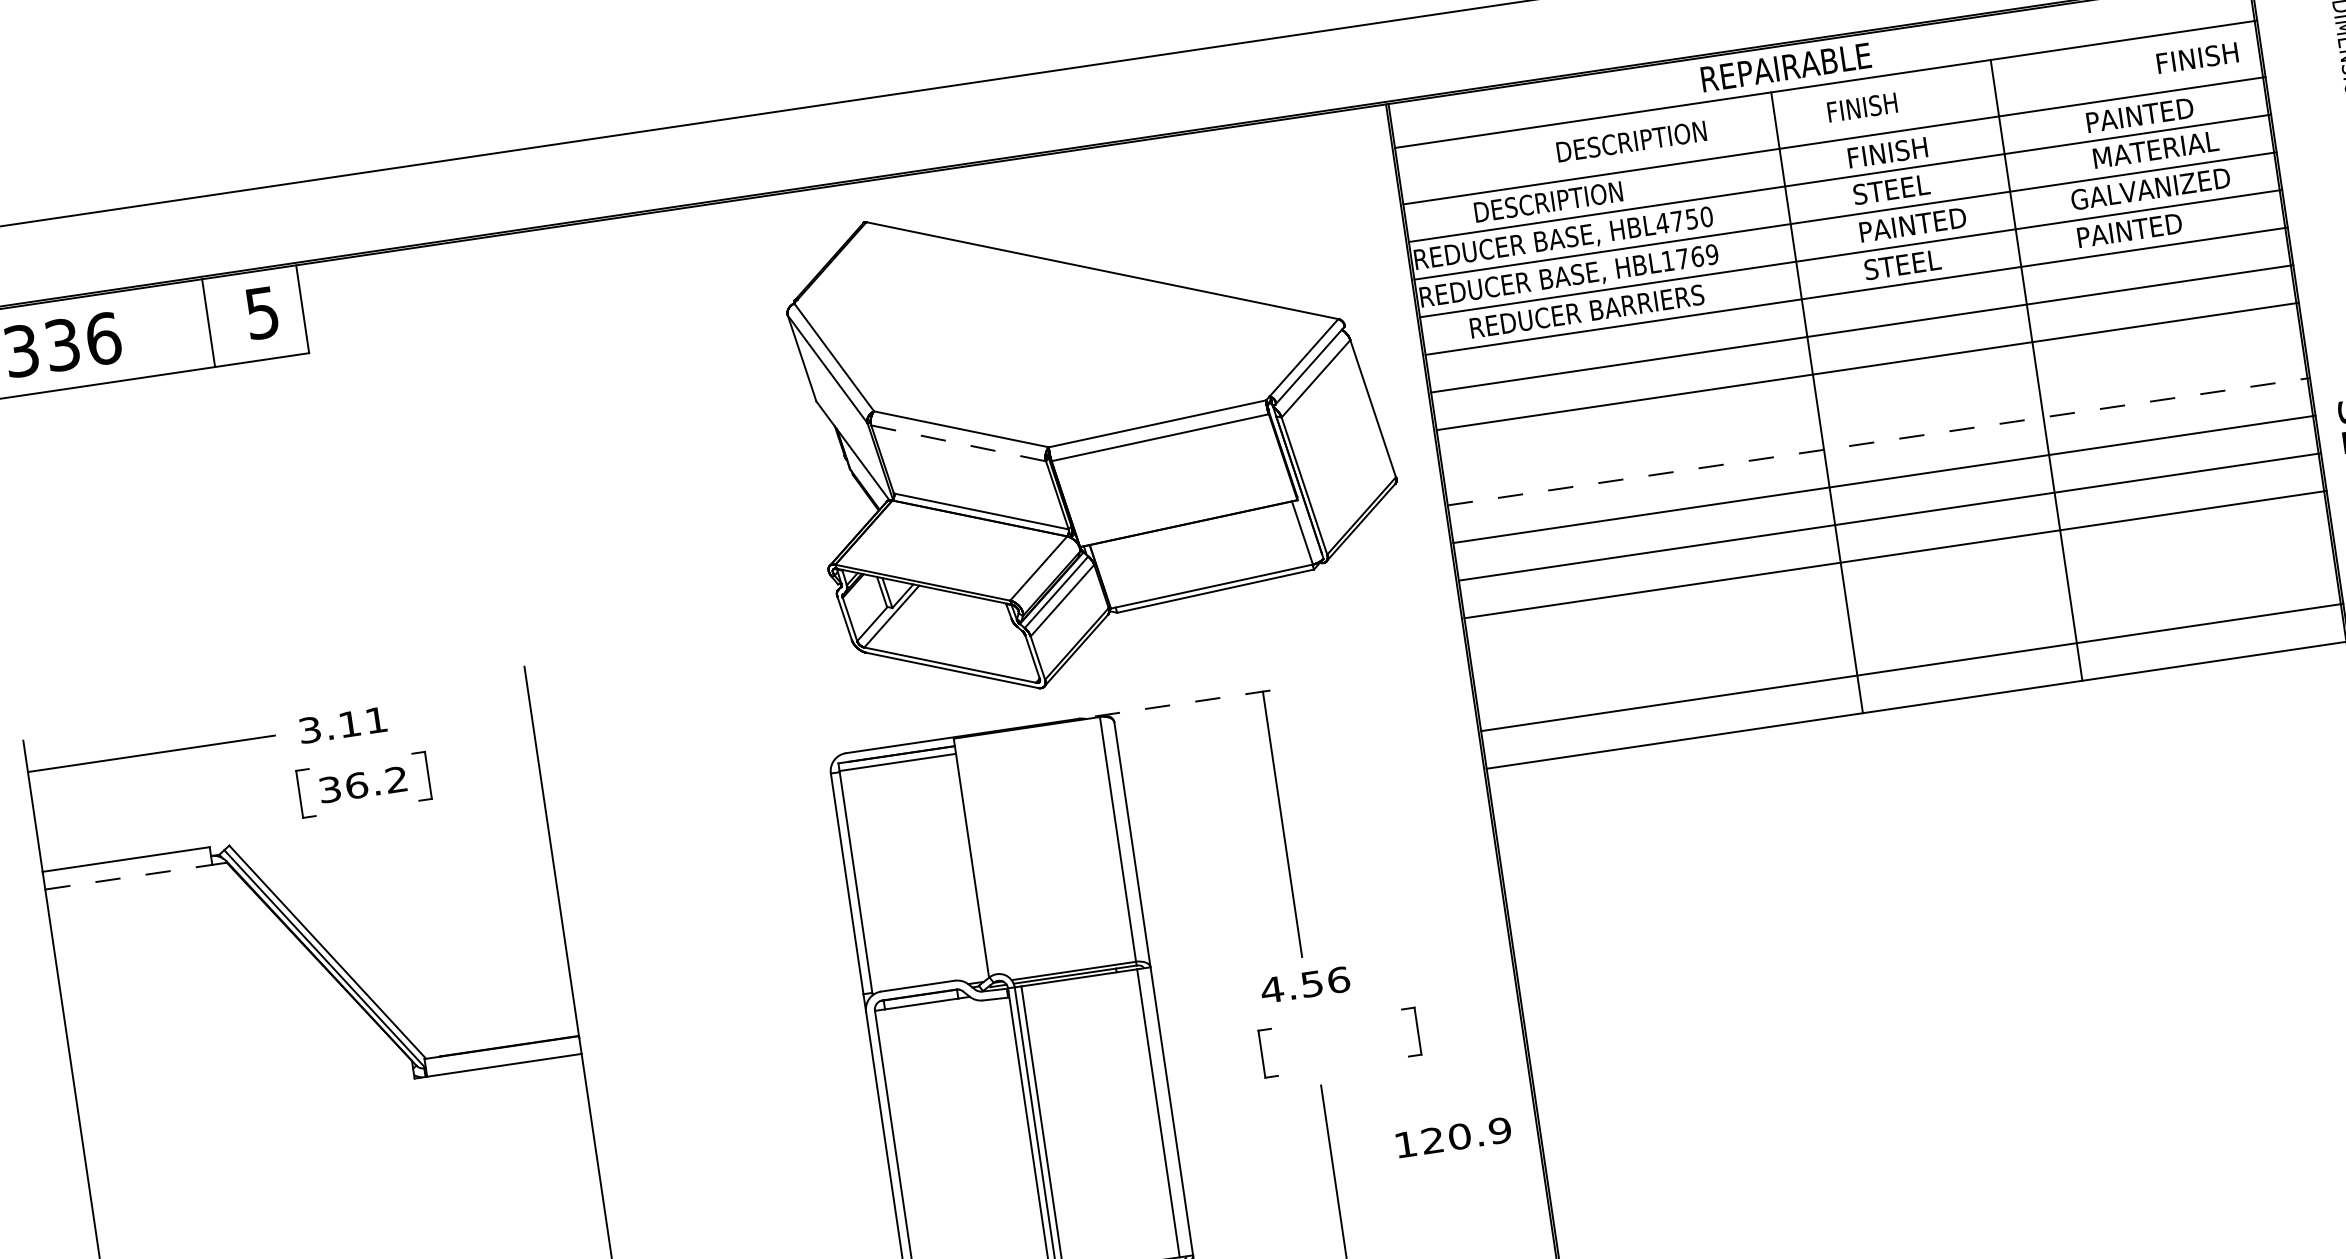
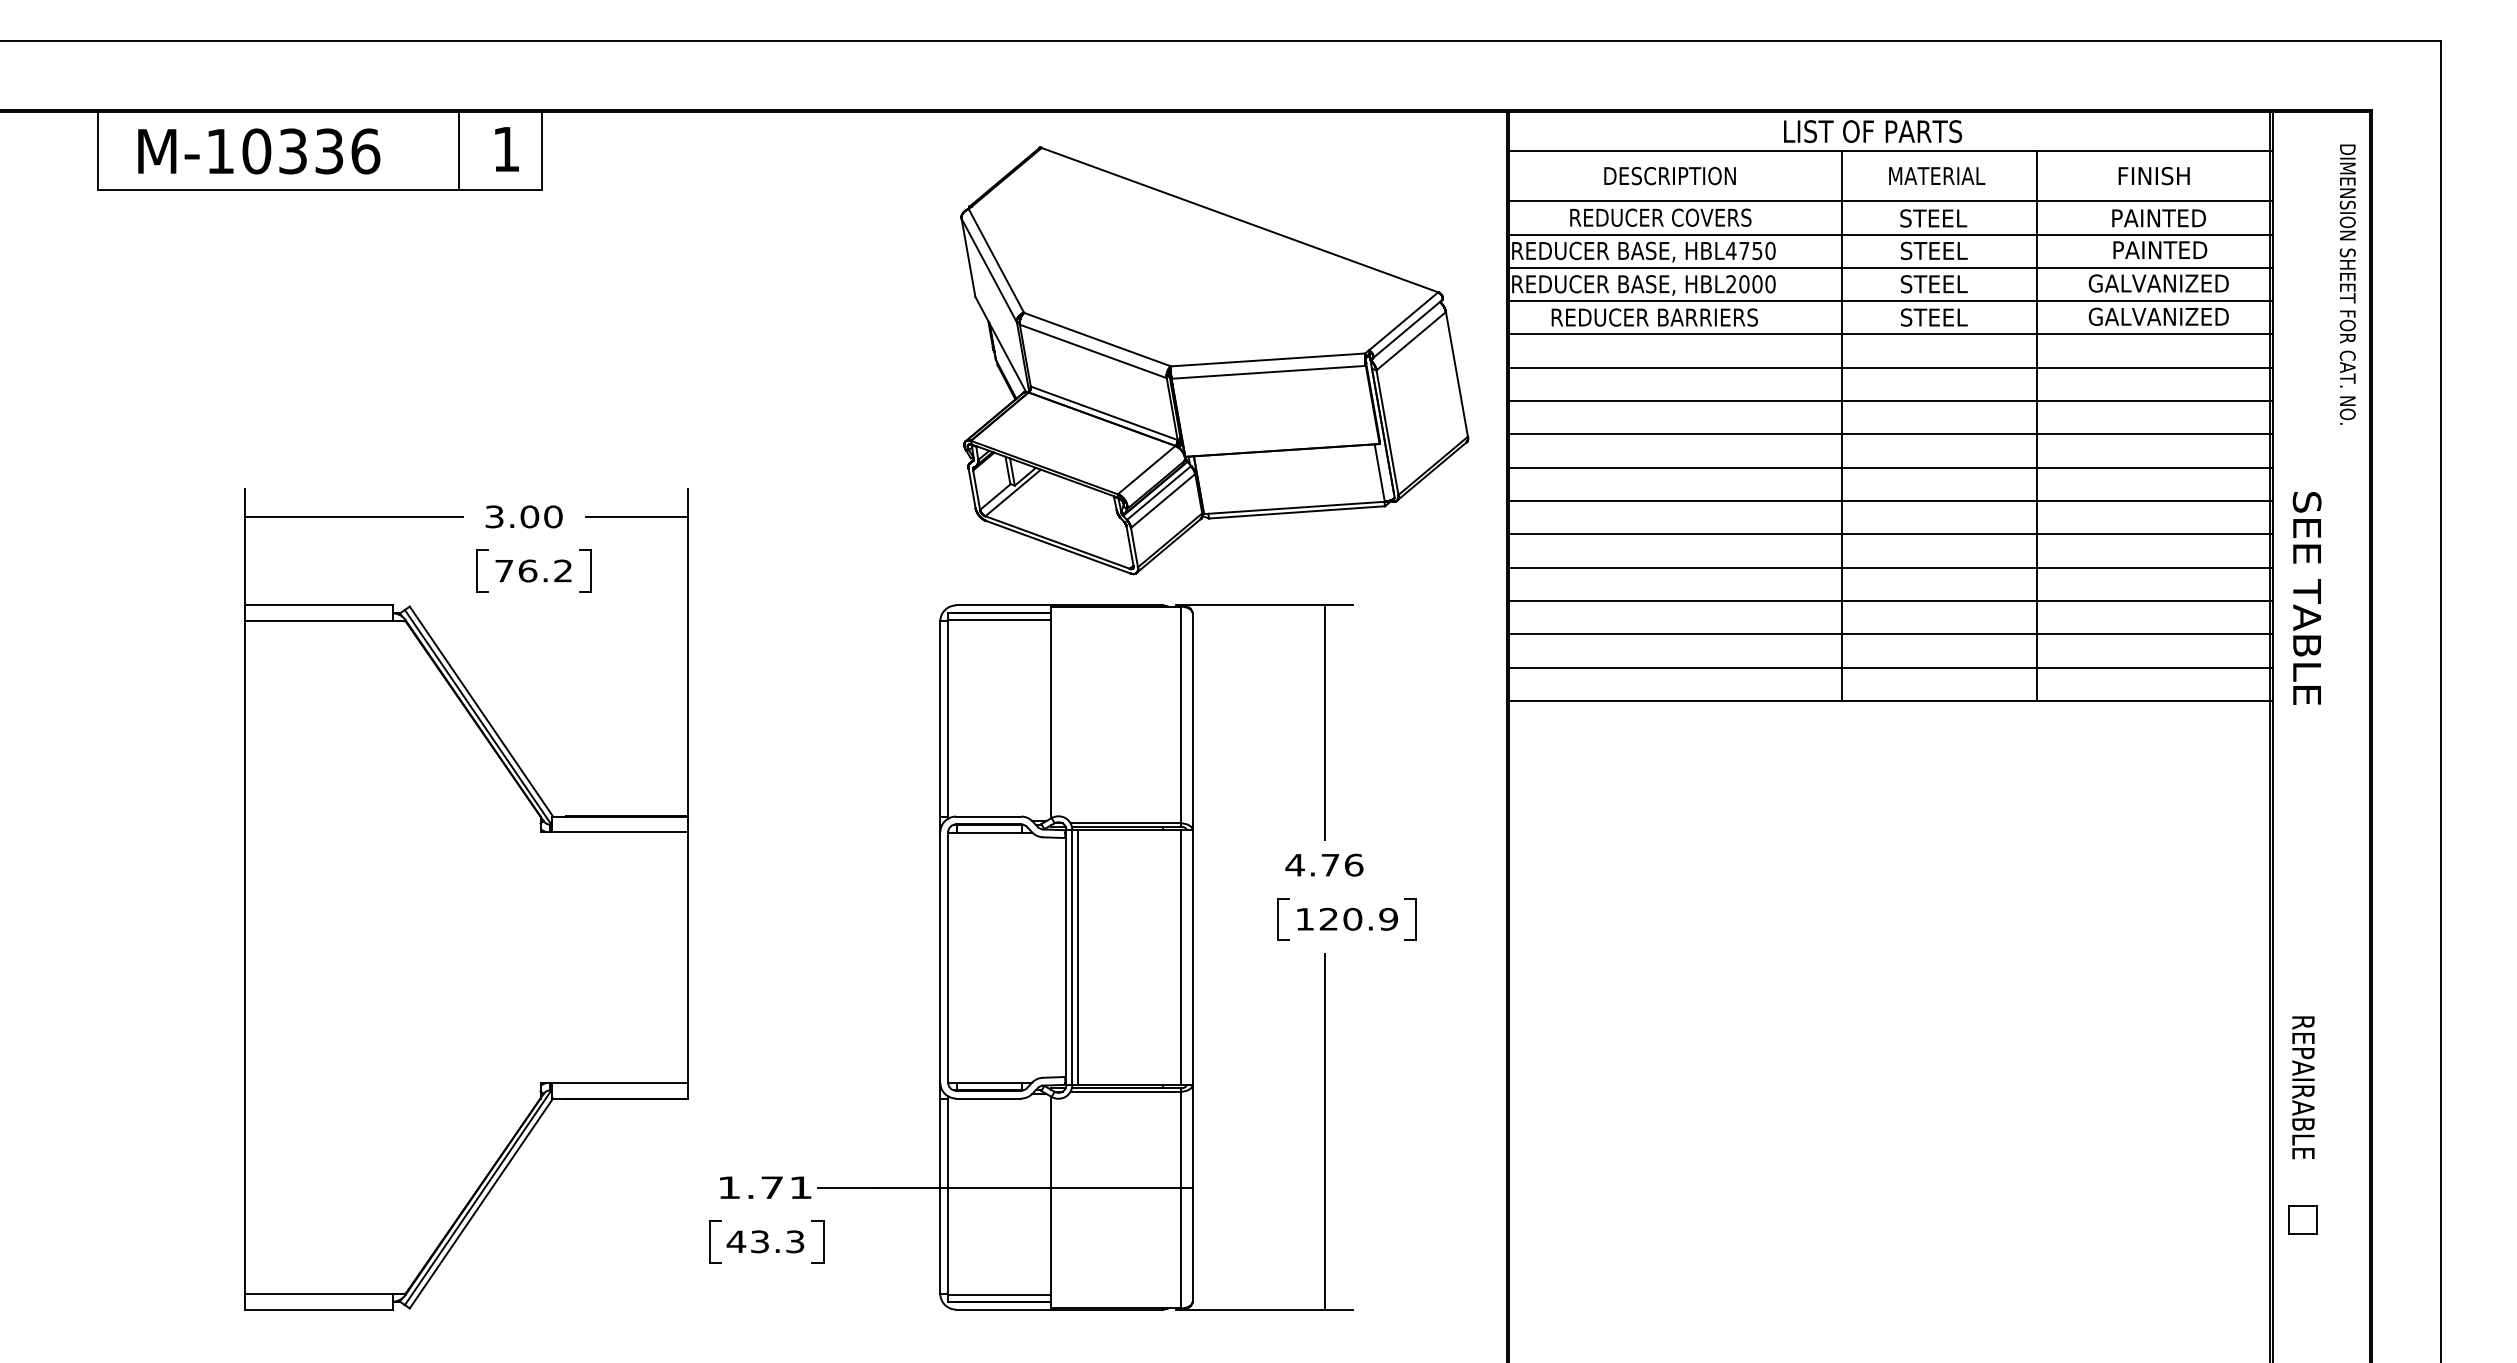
text: (2196, 58) -> (2153, 176), moved
text: (1804, 64) -> (1874, 131), REPAIRABLE -> LIST OF PARTS
text: (1883, 103) -> (1938, 175), FINISH -> MATERIAL
text: (1631, 142) -> (1669, 176), moved
text: (2157, 148) -> (2169, 249), MATERIAL -> PAINTED
text: (1887, 152) -> (1935, 218), FINISH -> STEEL
text: (1578, 197) -> (1661, 217), DESCRIPTION -> REDUCER COVERS
text: (1913, 225) -> (1948, 284), PAINTED -> STEEL
text: (2155, 226) -> (2158, 316), PAINTED -> GALVANIZED
text: (1689, 258) -> (1750, 284), HBL1769 -> HBL2000
text: (262, 313) -> (506, 149), 5 -> 1
line: (1872, 404) -> (1890, 434), added
line: (1878, 441) -> (1890, 467), dashed -> solid
line: (958, 443) -> (1093, 351), dashed -> solid
line: (1900, 592) -> (1890, 601), added
line: (1906, 630) -> (1890, 634), added
line: (1195, 701) -> (1265, 605), dashed -> solid
line: (470, 707) -> (636, 517), added
text: (363, 721) -> (541, 516), 3.11 -> 3.00
text: (330, 788) -> (504, 570), 36.2 -> 76.2
line: (128, 877) -> (318, 621), dashed -> solid
text: (1312, 984) -> (1330, 865), 4.56 -> 4.76
text: (1453, 1136) -> (1347, 918), moved

